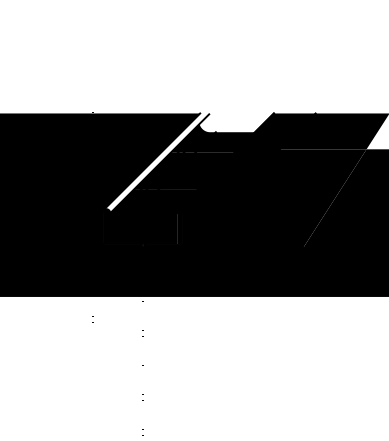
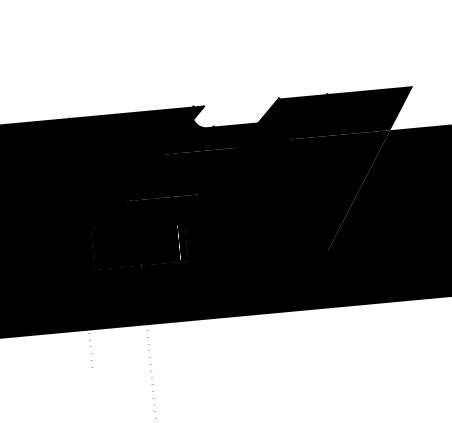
fill: (156, 163) -> (148, 169), added

